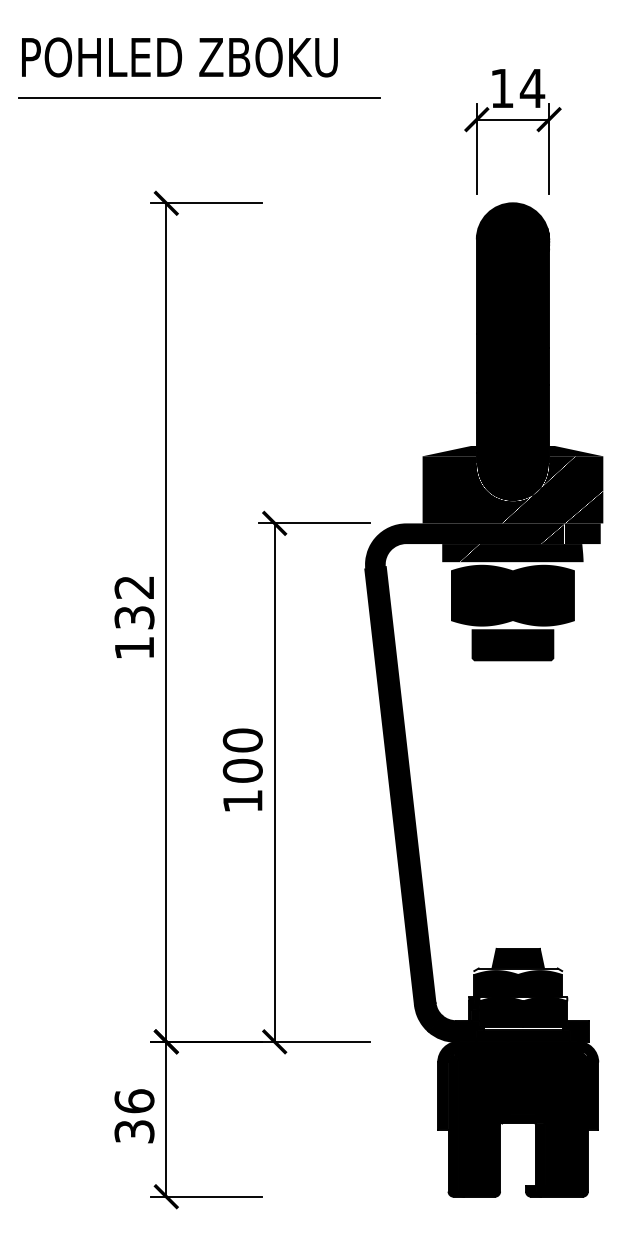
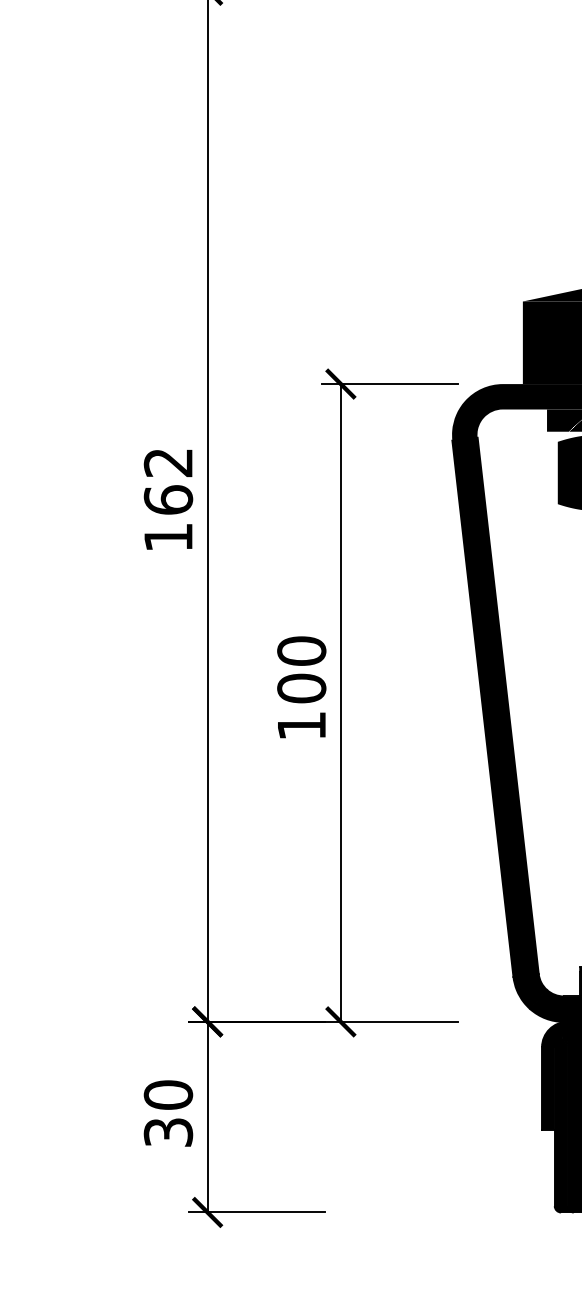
text: (134, 617) -> (168, 499), 132 -> 162
text: (134, 1101) -> (168, 1095), 36 -> 30

